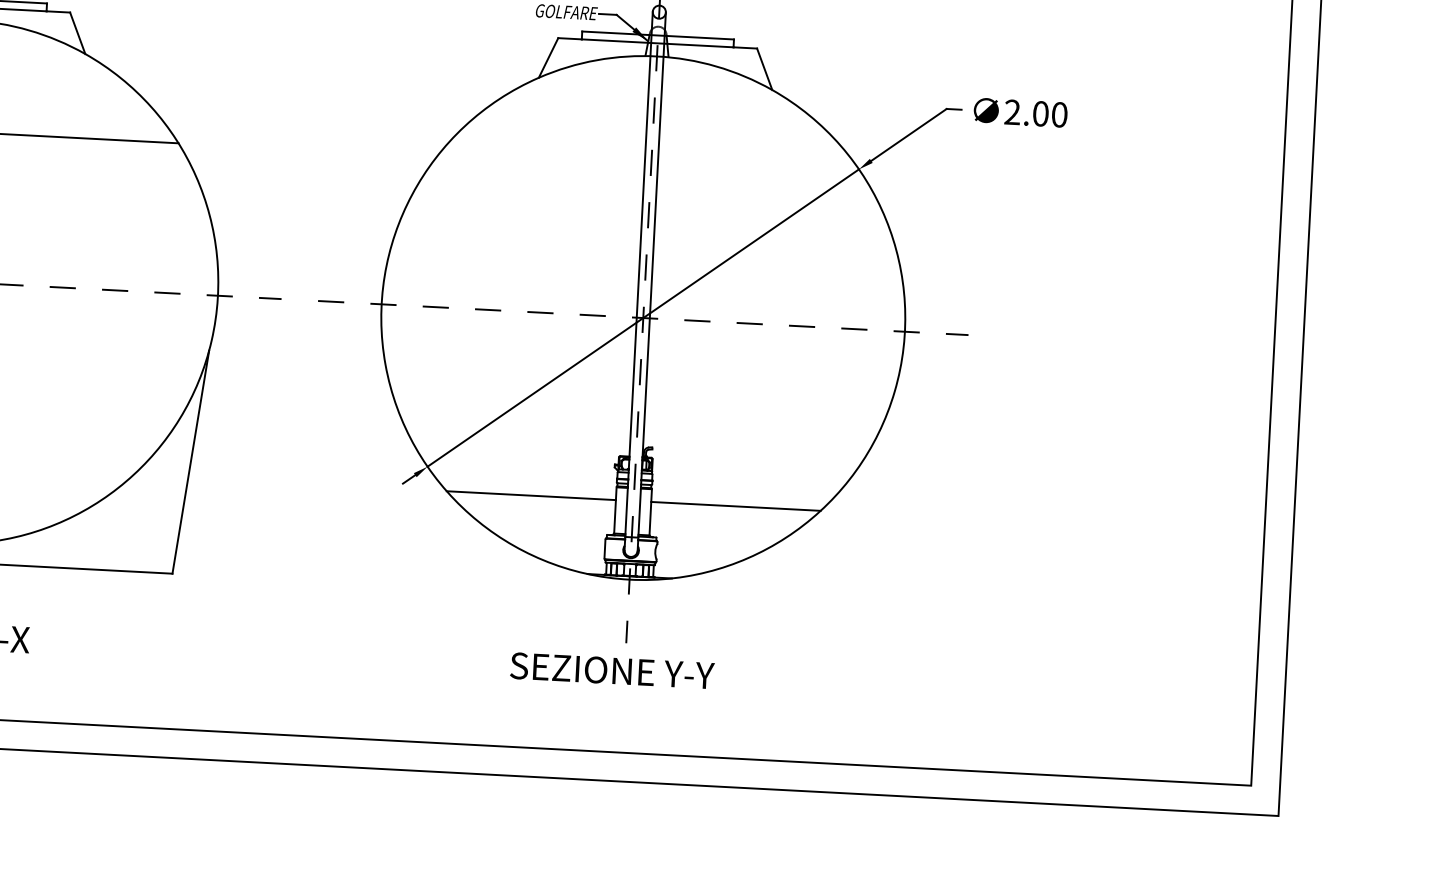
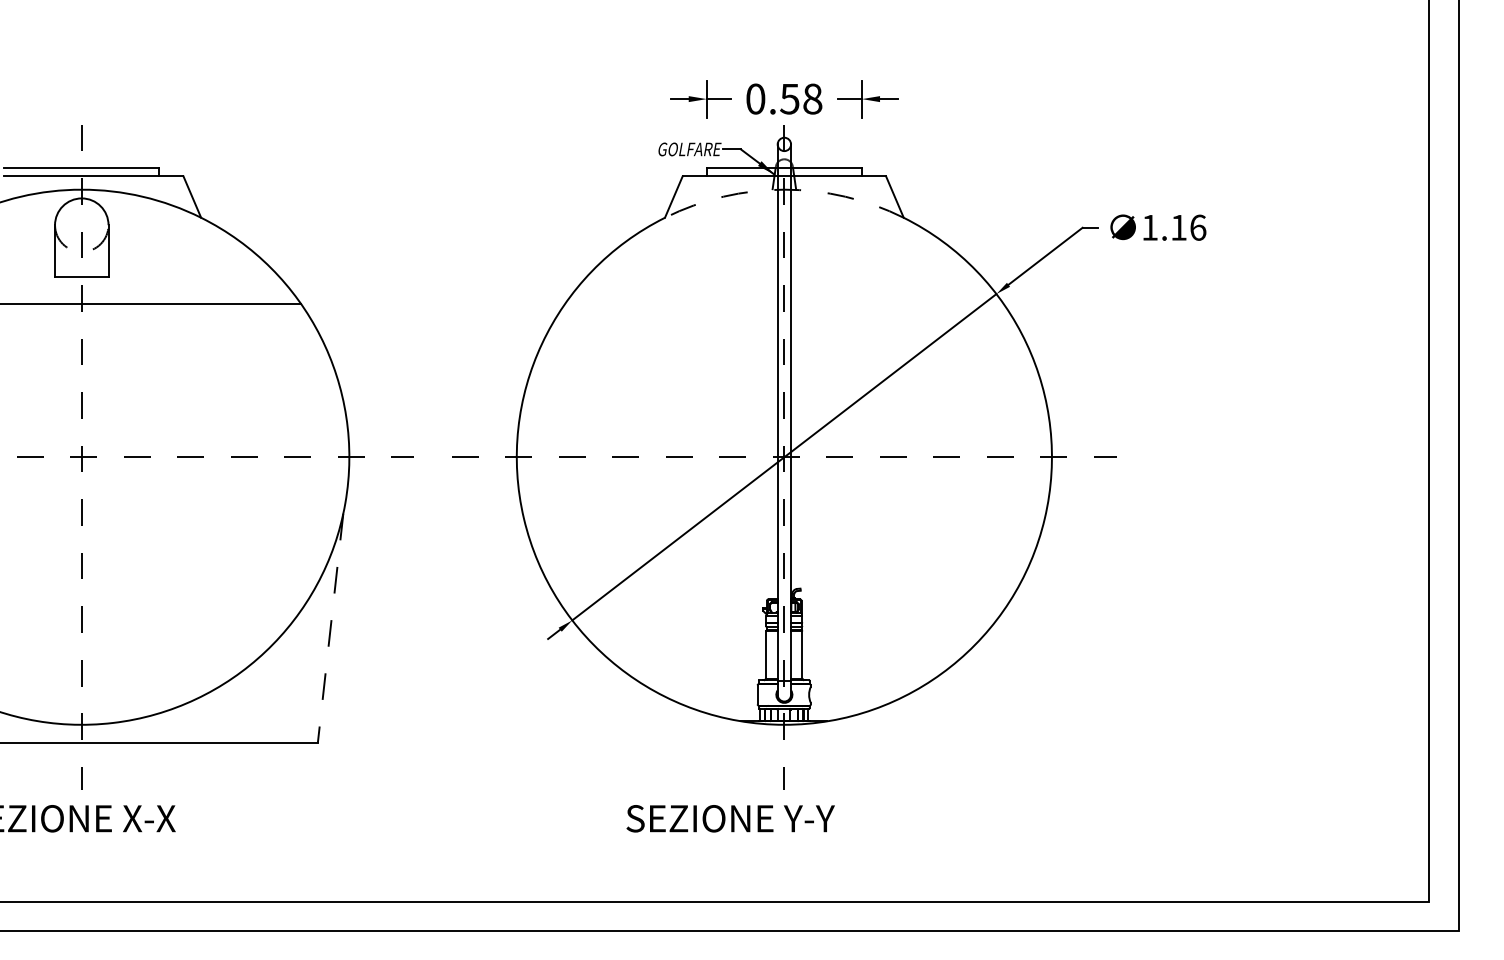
arc: (657, 56) -> (784, 189), solid -> dashed
text: (1036, 113) -> (1174, 227), 2.00 -> 1.16
line: (190, 462) -> (330, 628), solid -> dashed
line: (531, 495) -> (679, 644), removed
line: (735, 506) -> (888, 644), removed
text: (612, 670) -> (730, 818), moved

